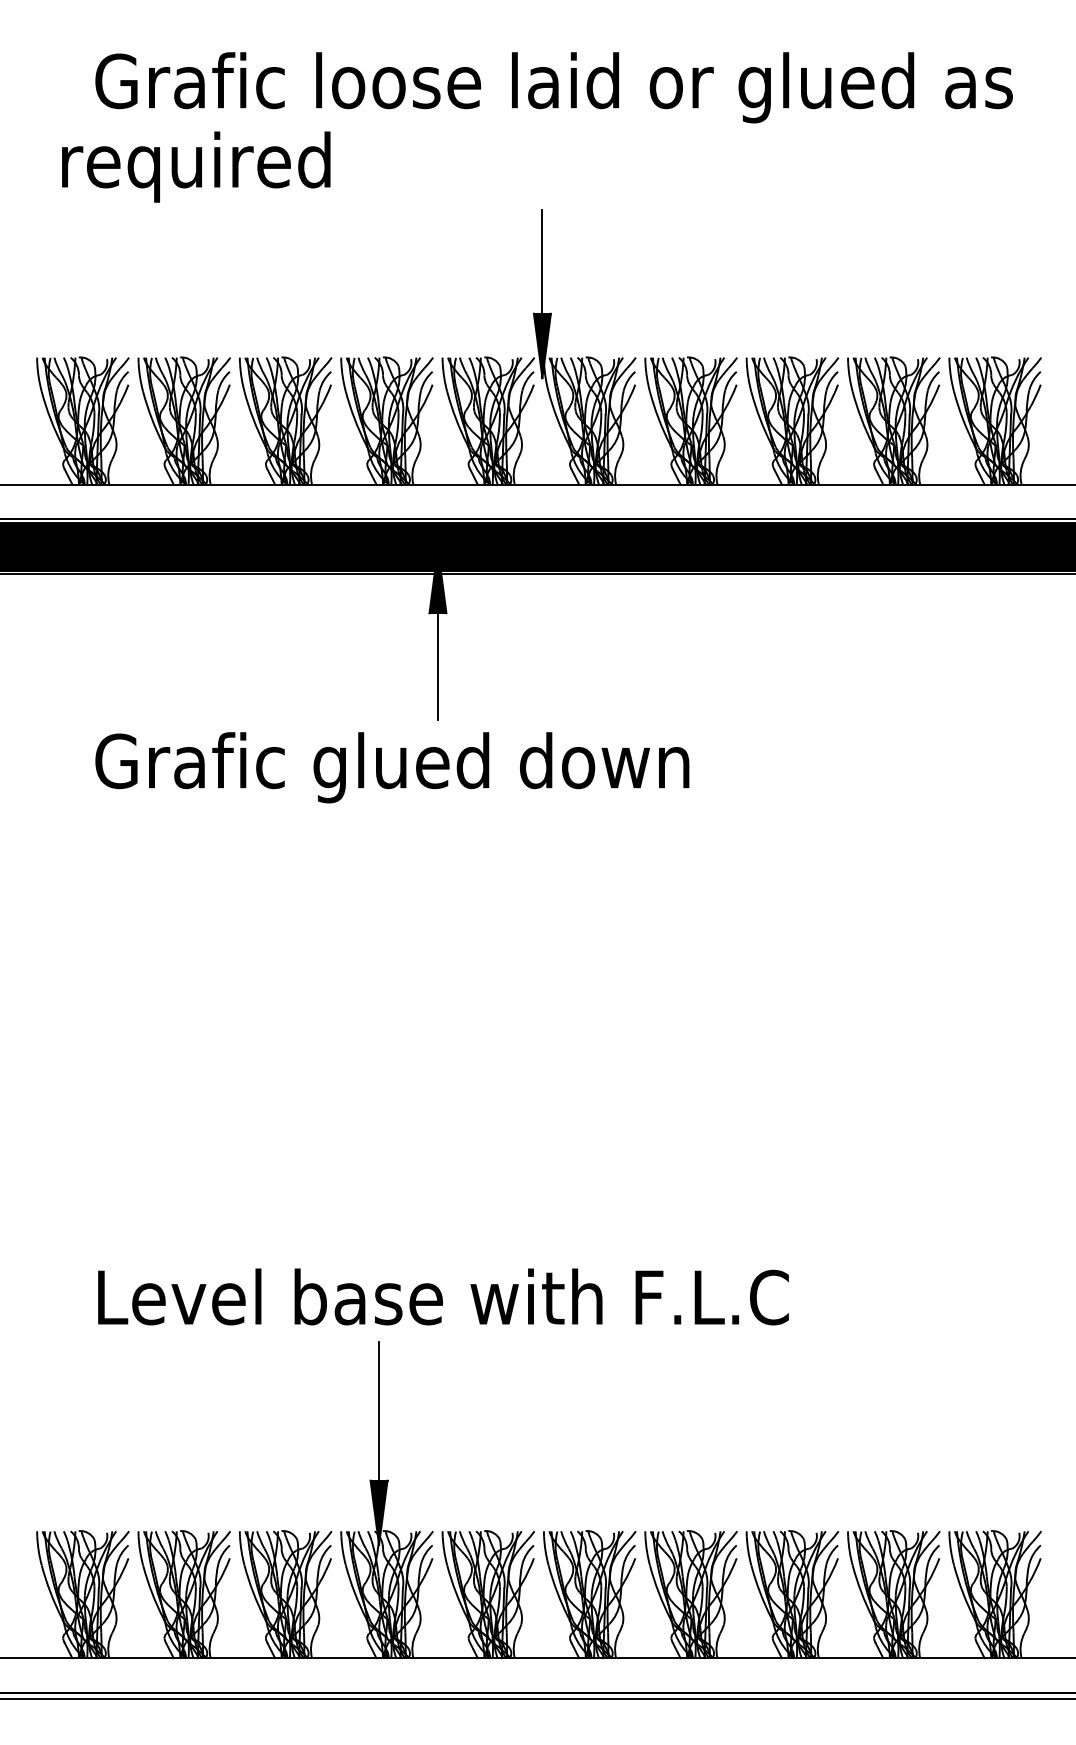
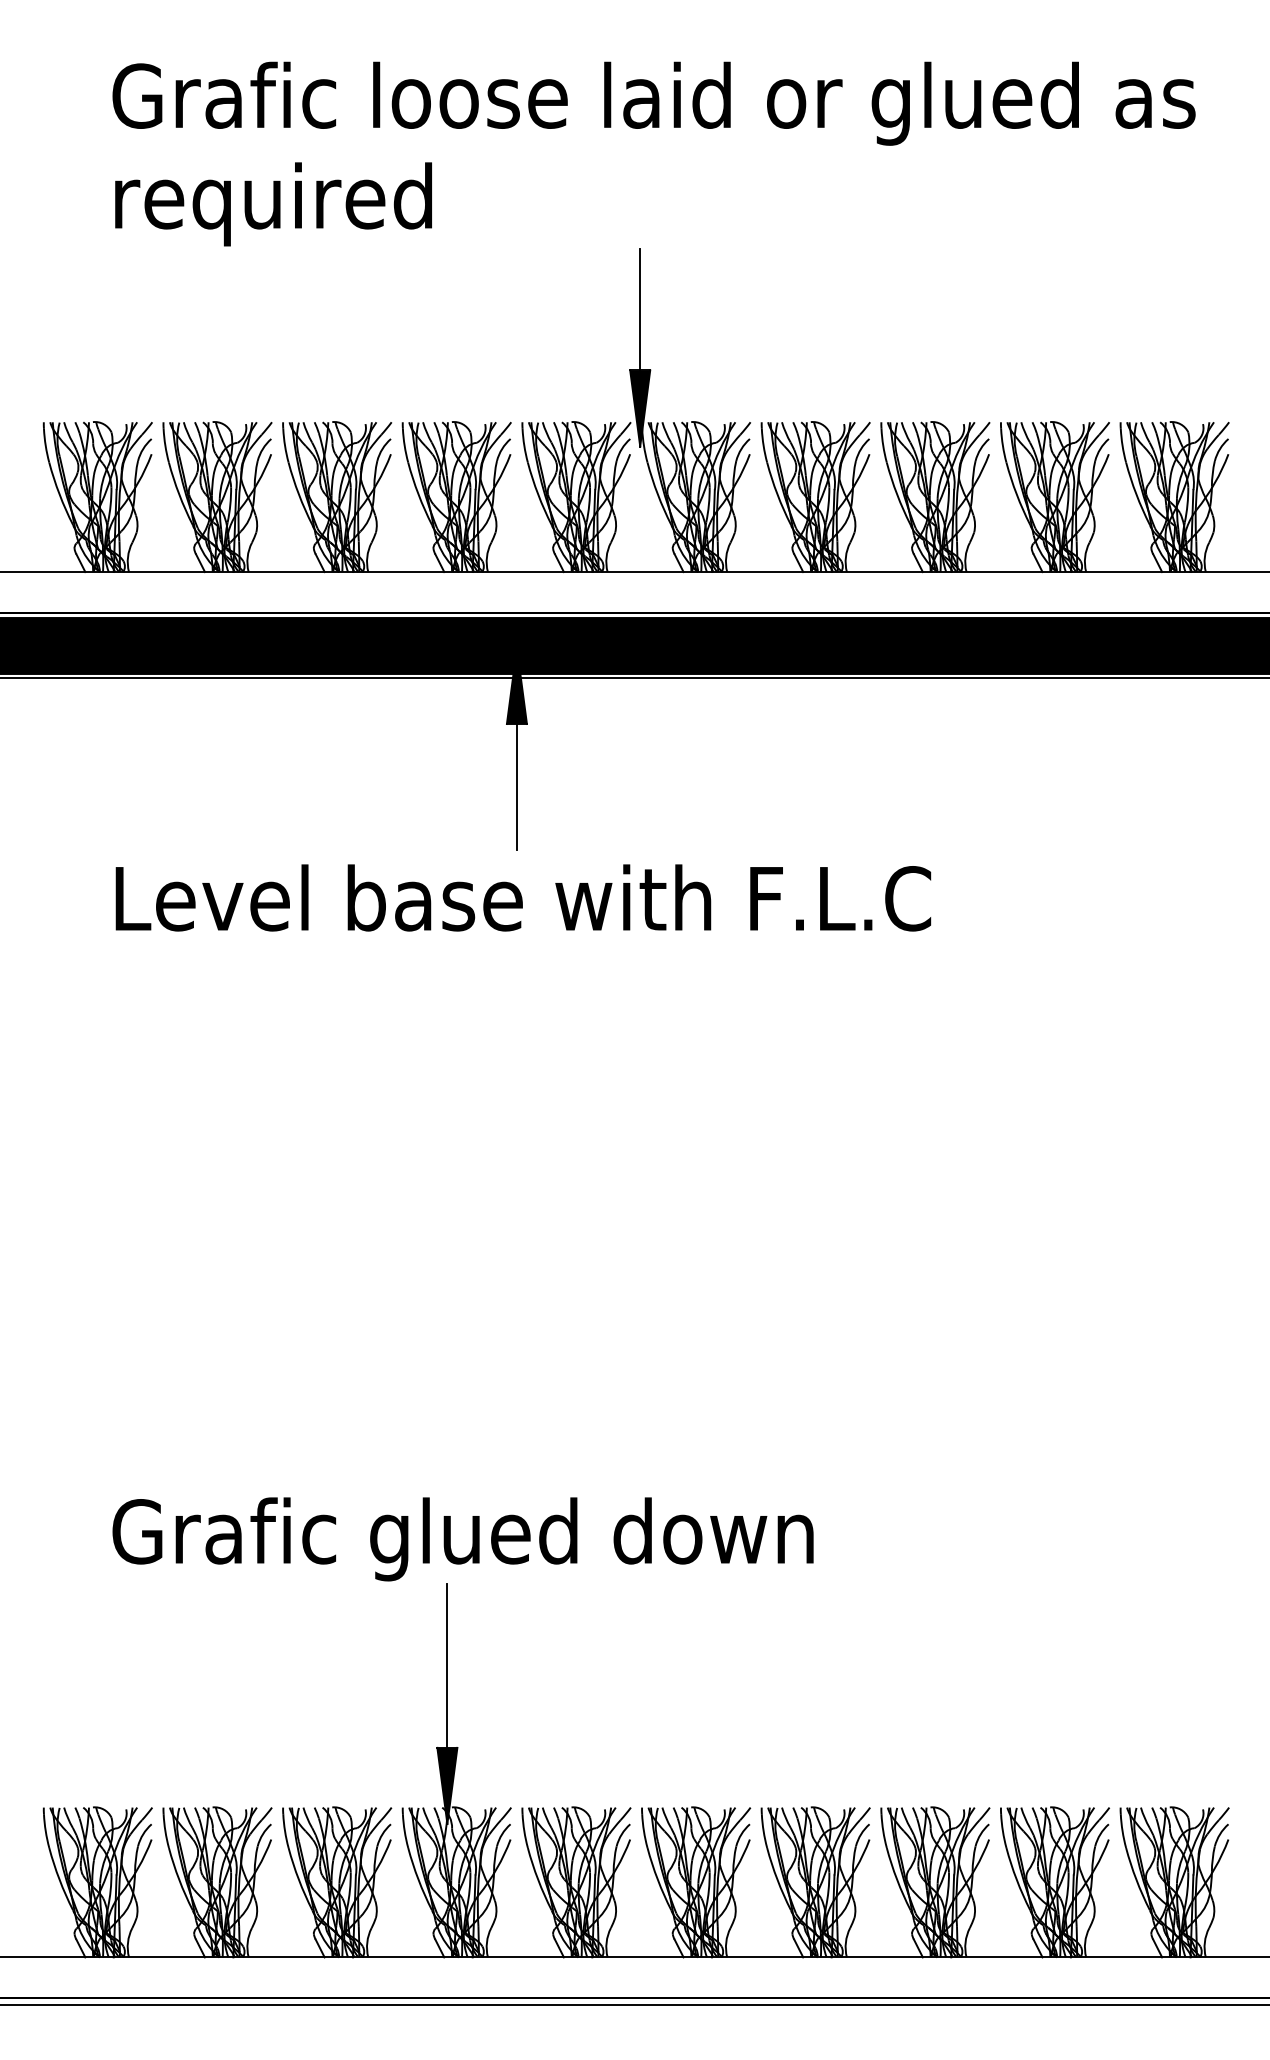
text: (196, 167) -> (273, 204), moved
text: (441, 767) -> (521, 906), Grafic glued down -> Level base with F.L.C
text: (441, 1304) -> (521, 1539), Level base with F.L.C -> Grafic glued down

